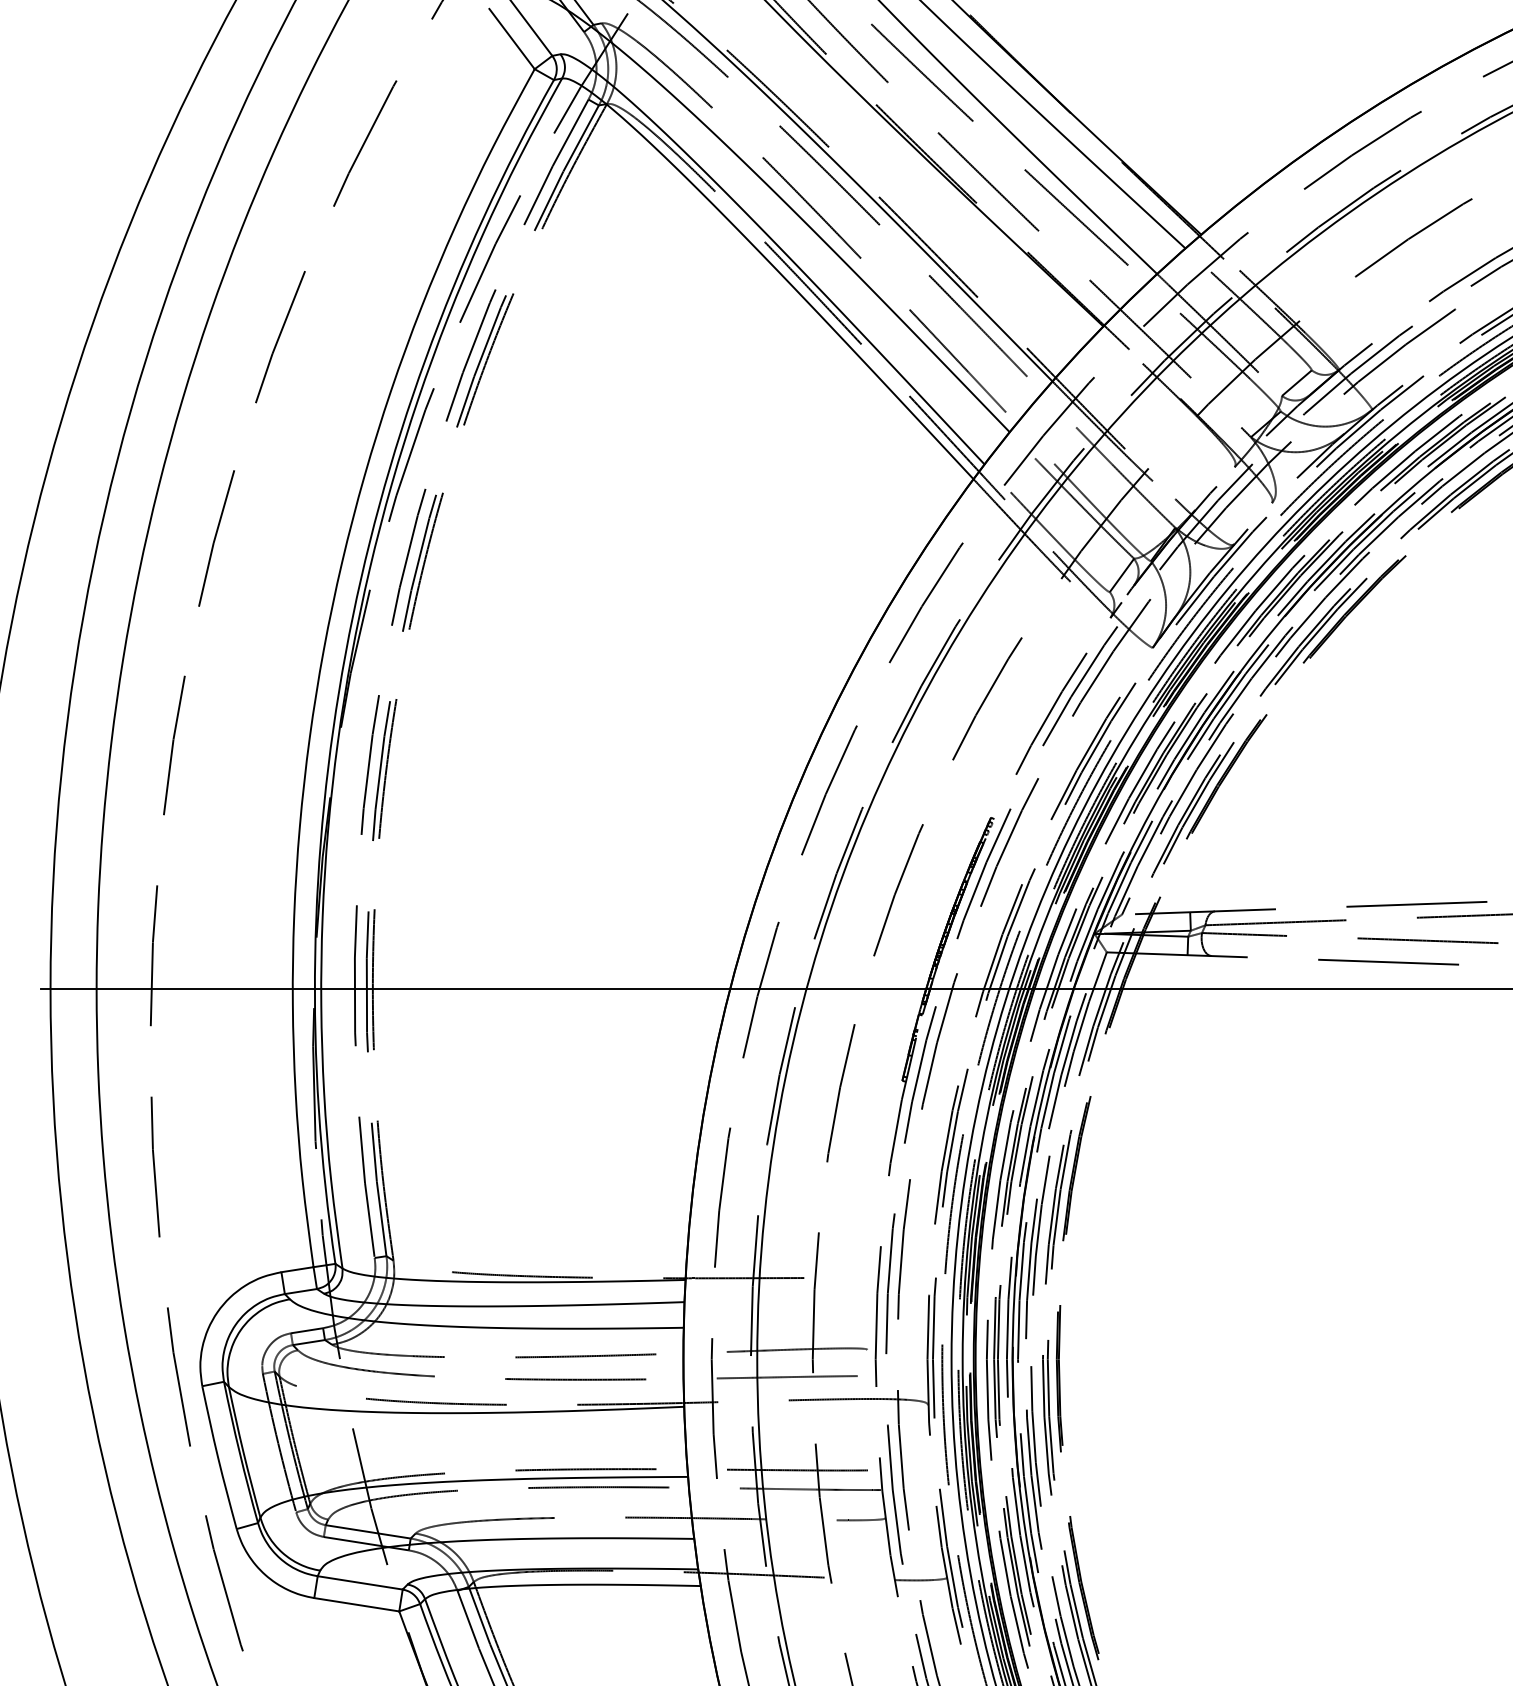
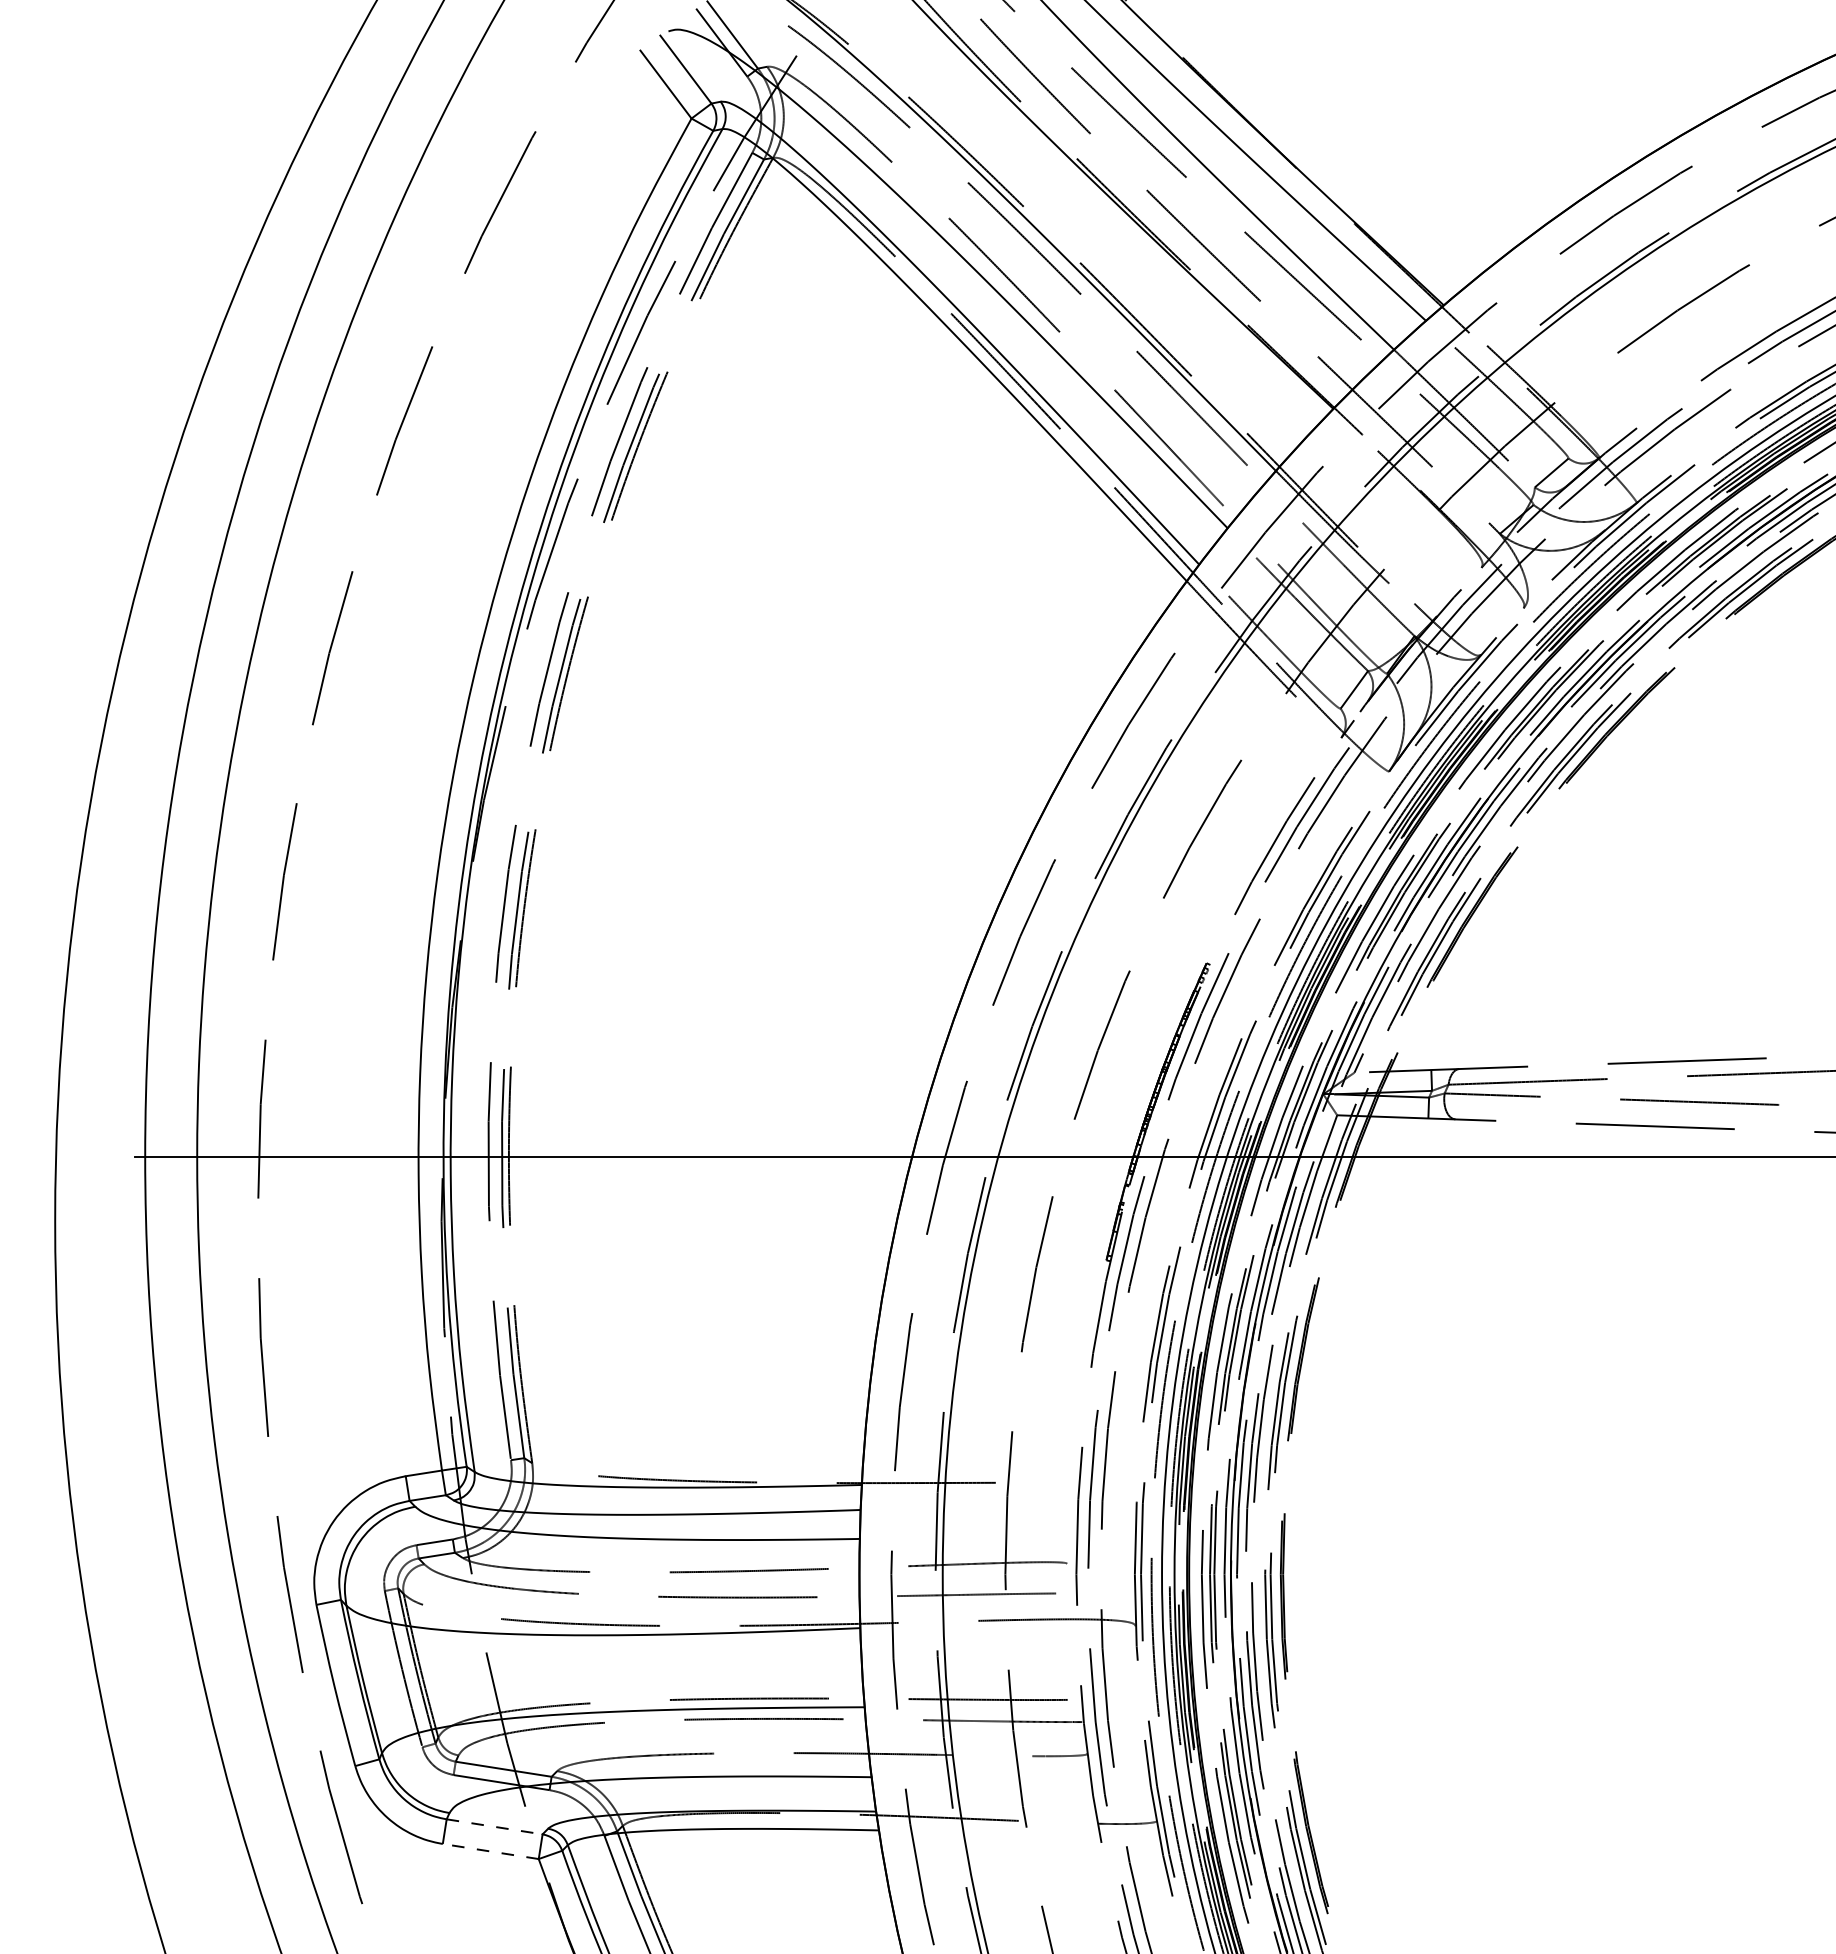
line: (360, 1582) -> (494, 1826), solid -> dashed
line: (356, 1604) -> (490, 1851), solid -> dashed

